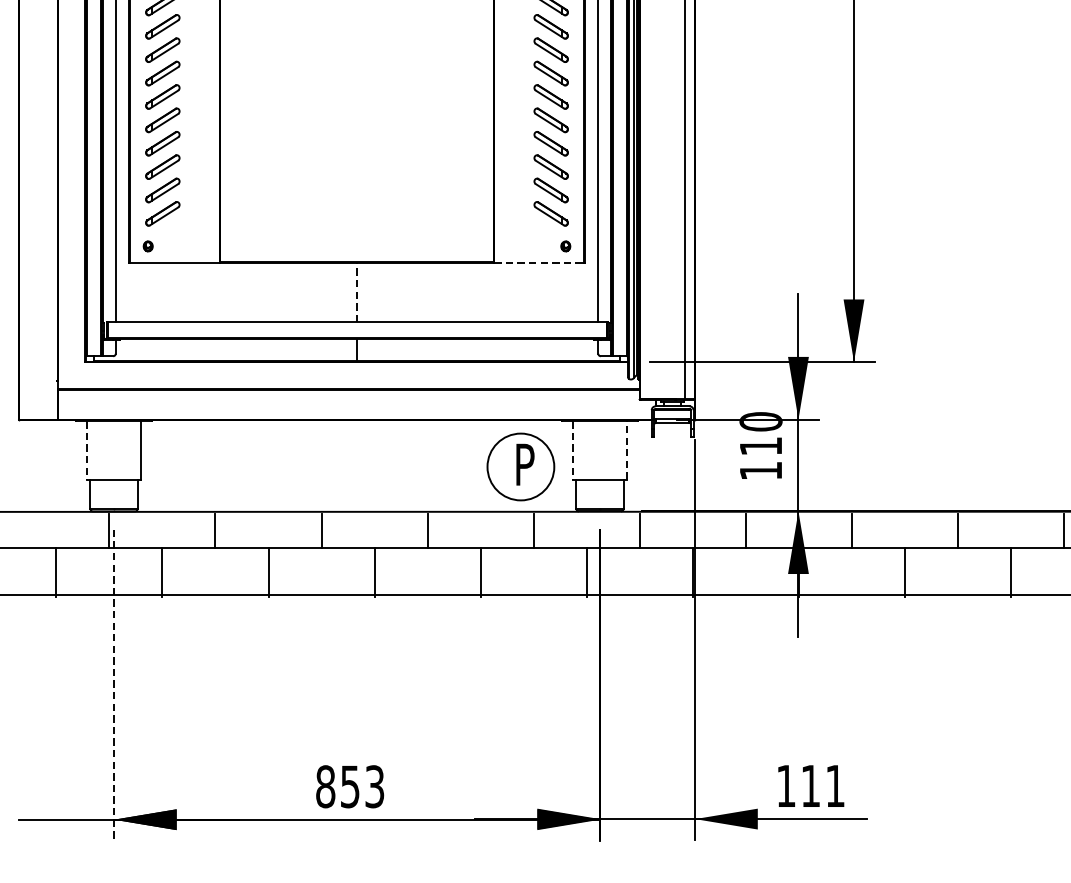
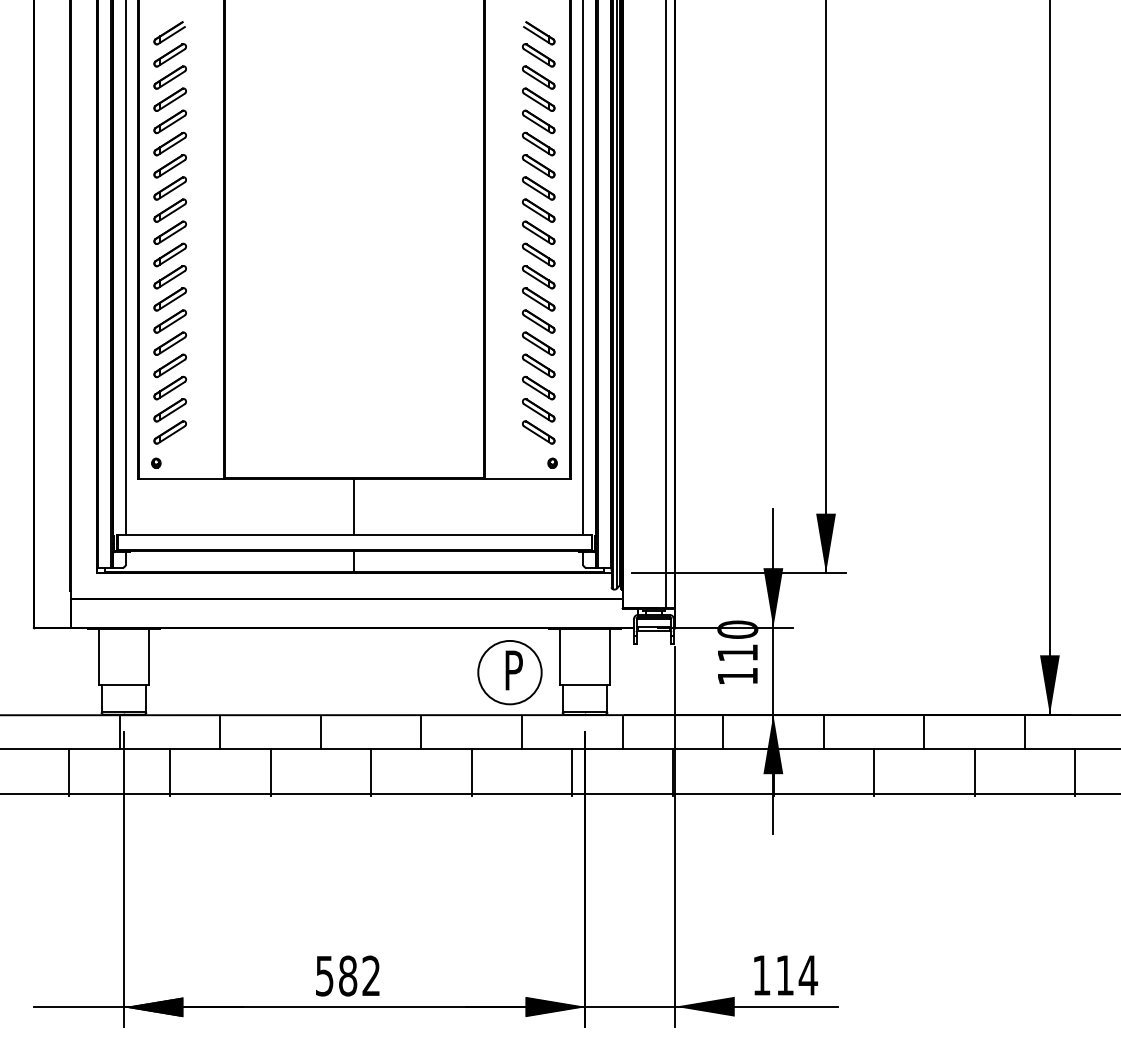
line: (539, 263) -> (527, 479), dashed -> solid
line: (357, 291) -> (354, 506), dashed -> solid
line: (87, 449) -> (98, 656), dashed -> solid
line: (573, 449) -> (559, 656), dashed -> solid
line: (626, 449) -> (610, 656), dashed -> solid
line: (113, 686) -> (123, 880), dashed -> solid
text: (349, 786) -> (347, 975), 853 -> 582
text: (835, 786) -> (808, 975), 111 -> 114

